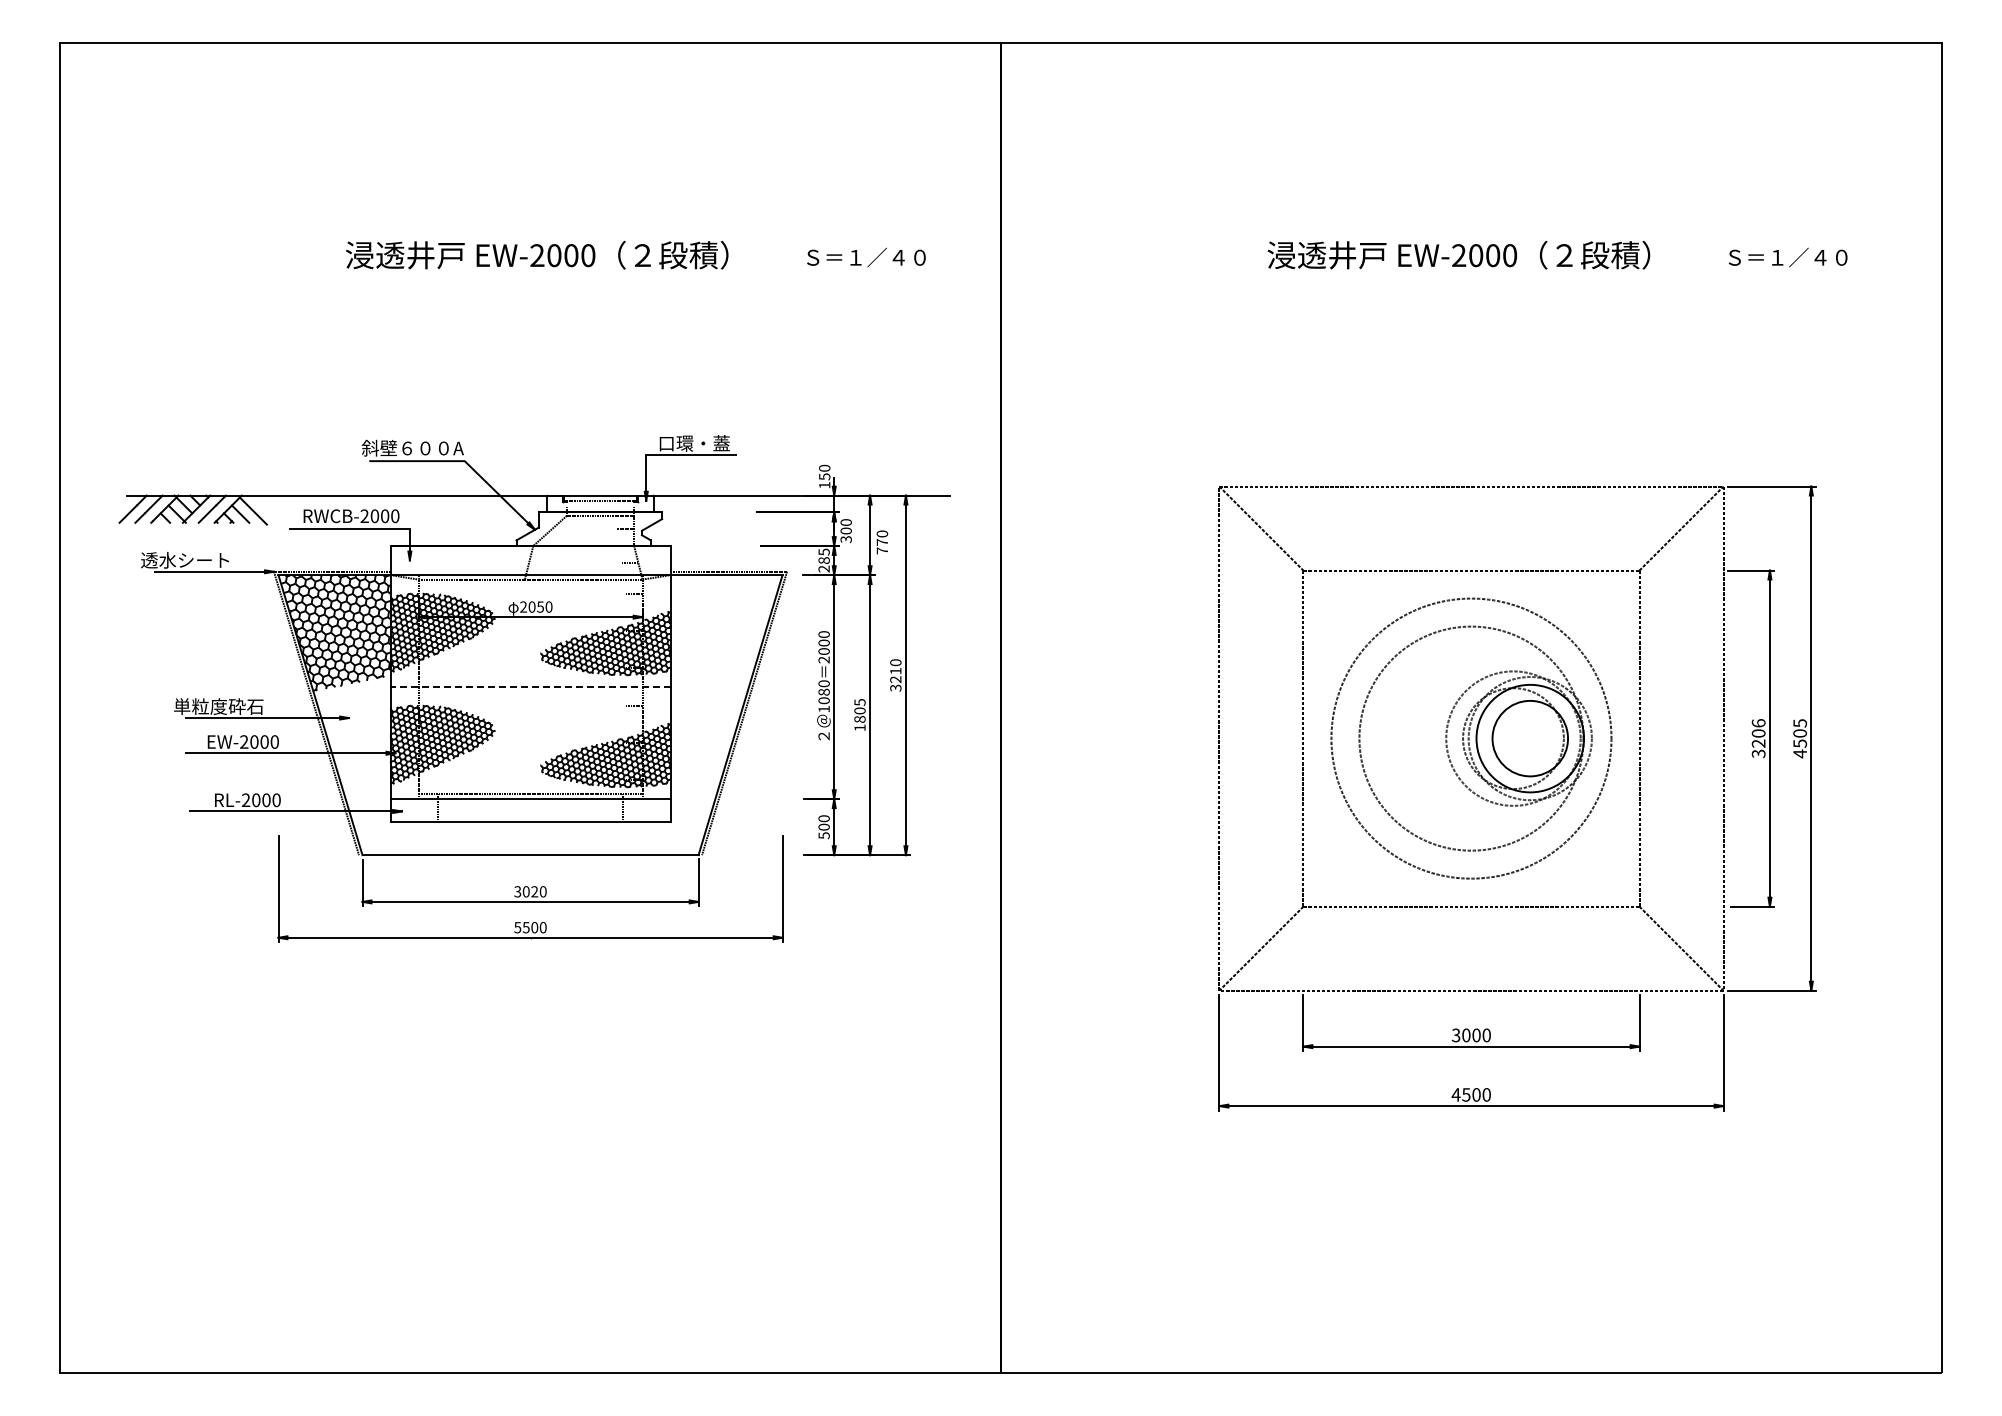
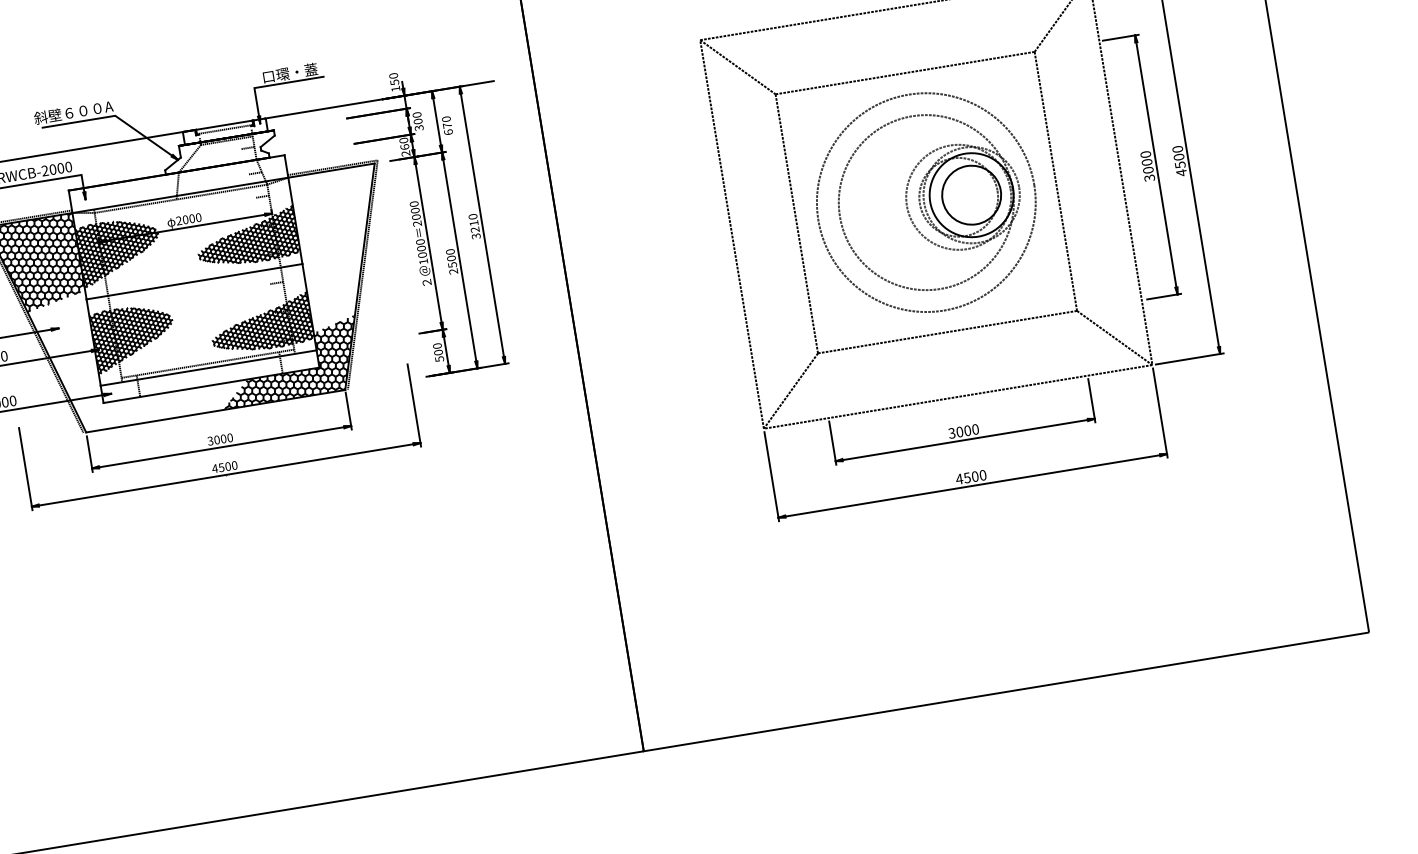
text: (882, 550) -> (448, 131), 770 -> 670
text: (823, 555) -> (403, 143), 285 -> 260
text: (540, 606) -> (192, 218), 2050 -> 2000
line: (530, 687) -> (194, 282), dashed -> solid
text: (824, 691) -> (421, 247), 1080 -> 1000
text: (859, 715) -> (451, 262), 1805 -> 2500
text: (1799, 723) -> (1177, 149), 4505 -> 4500
text: (1758, 733) -> (1146, 162), 3206 -> 3000
hatch: (634, 809) -> (290, 362), added
text: (534, 891) -> (223, 438), 3020 -> 3000
text: (517, 927) -> (214, 468), 5500 -> 4500

